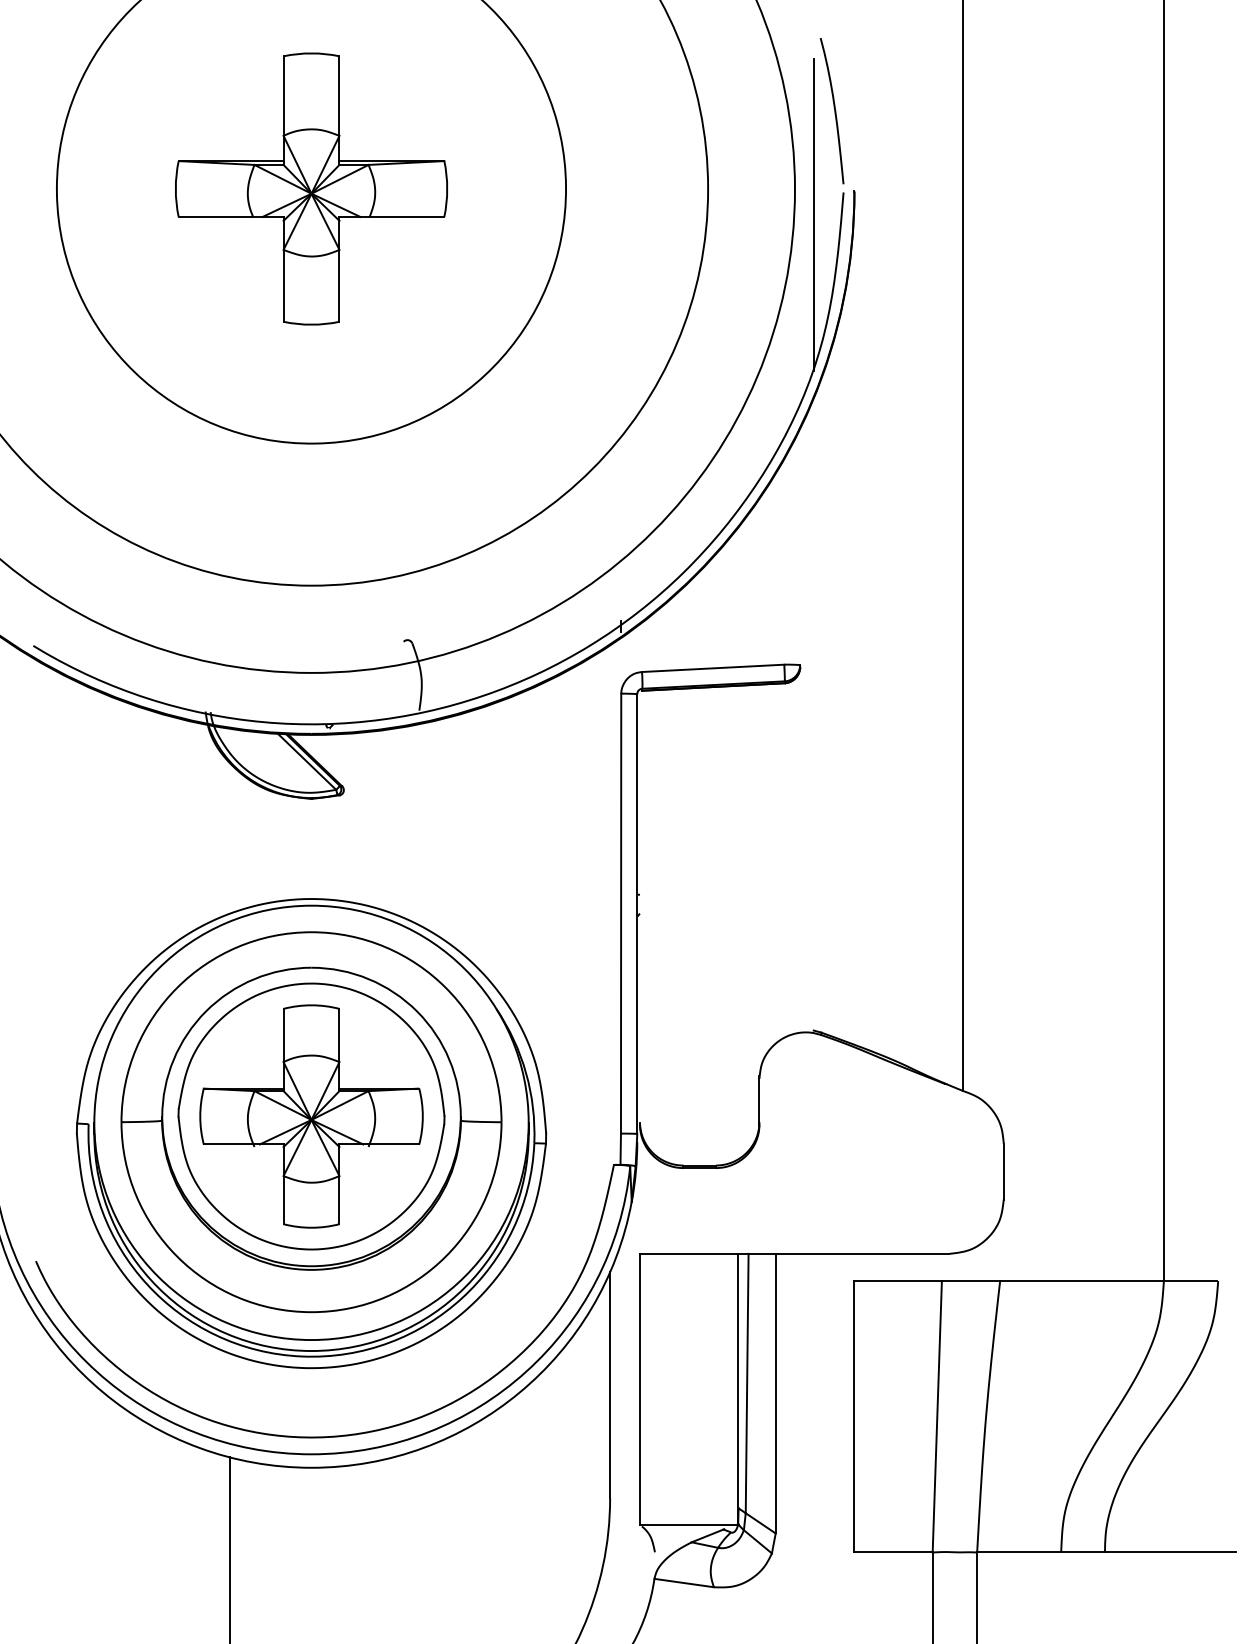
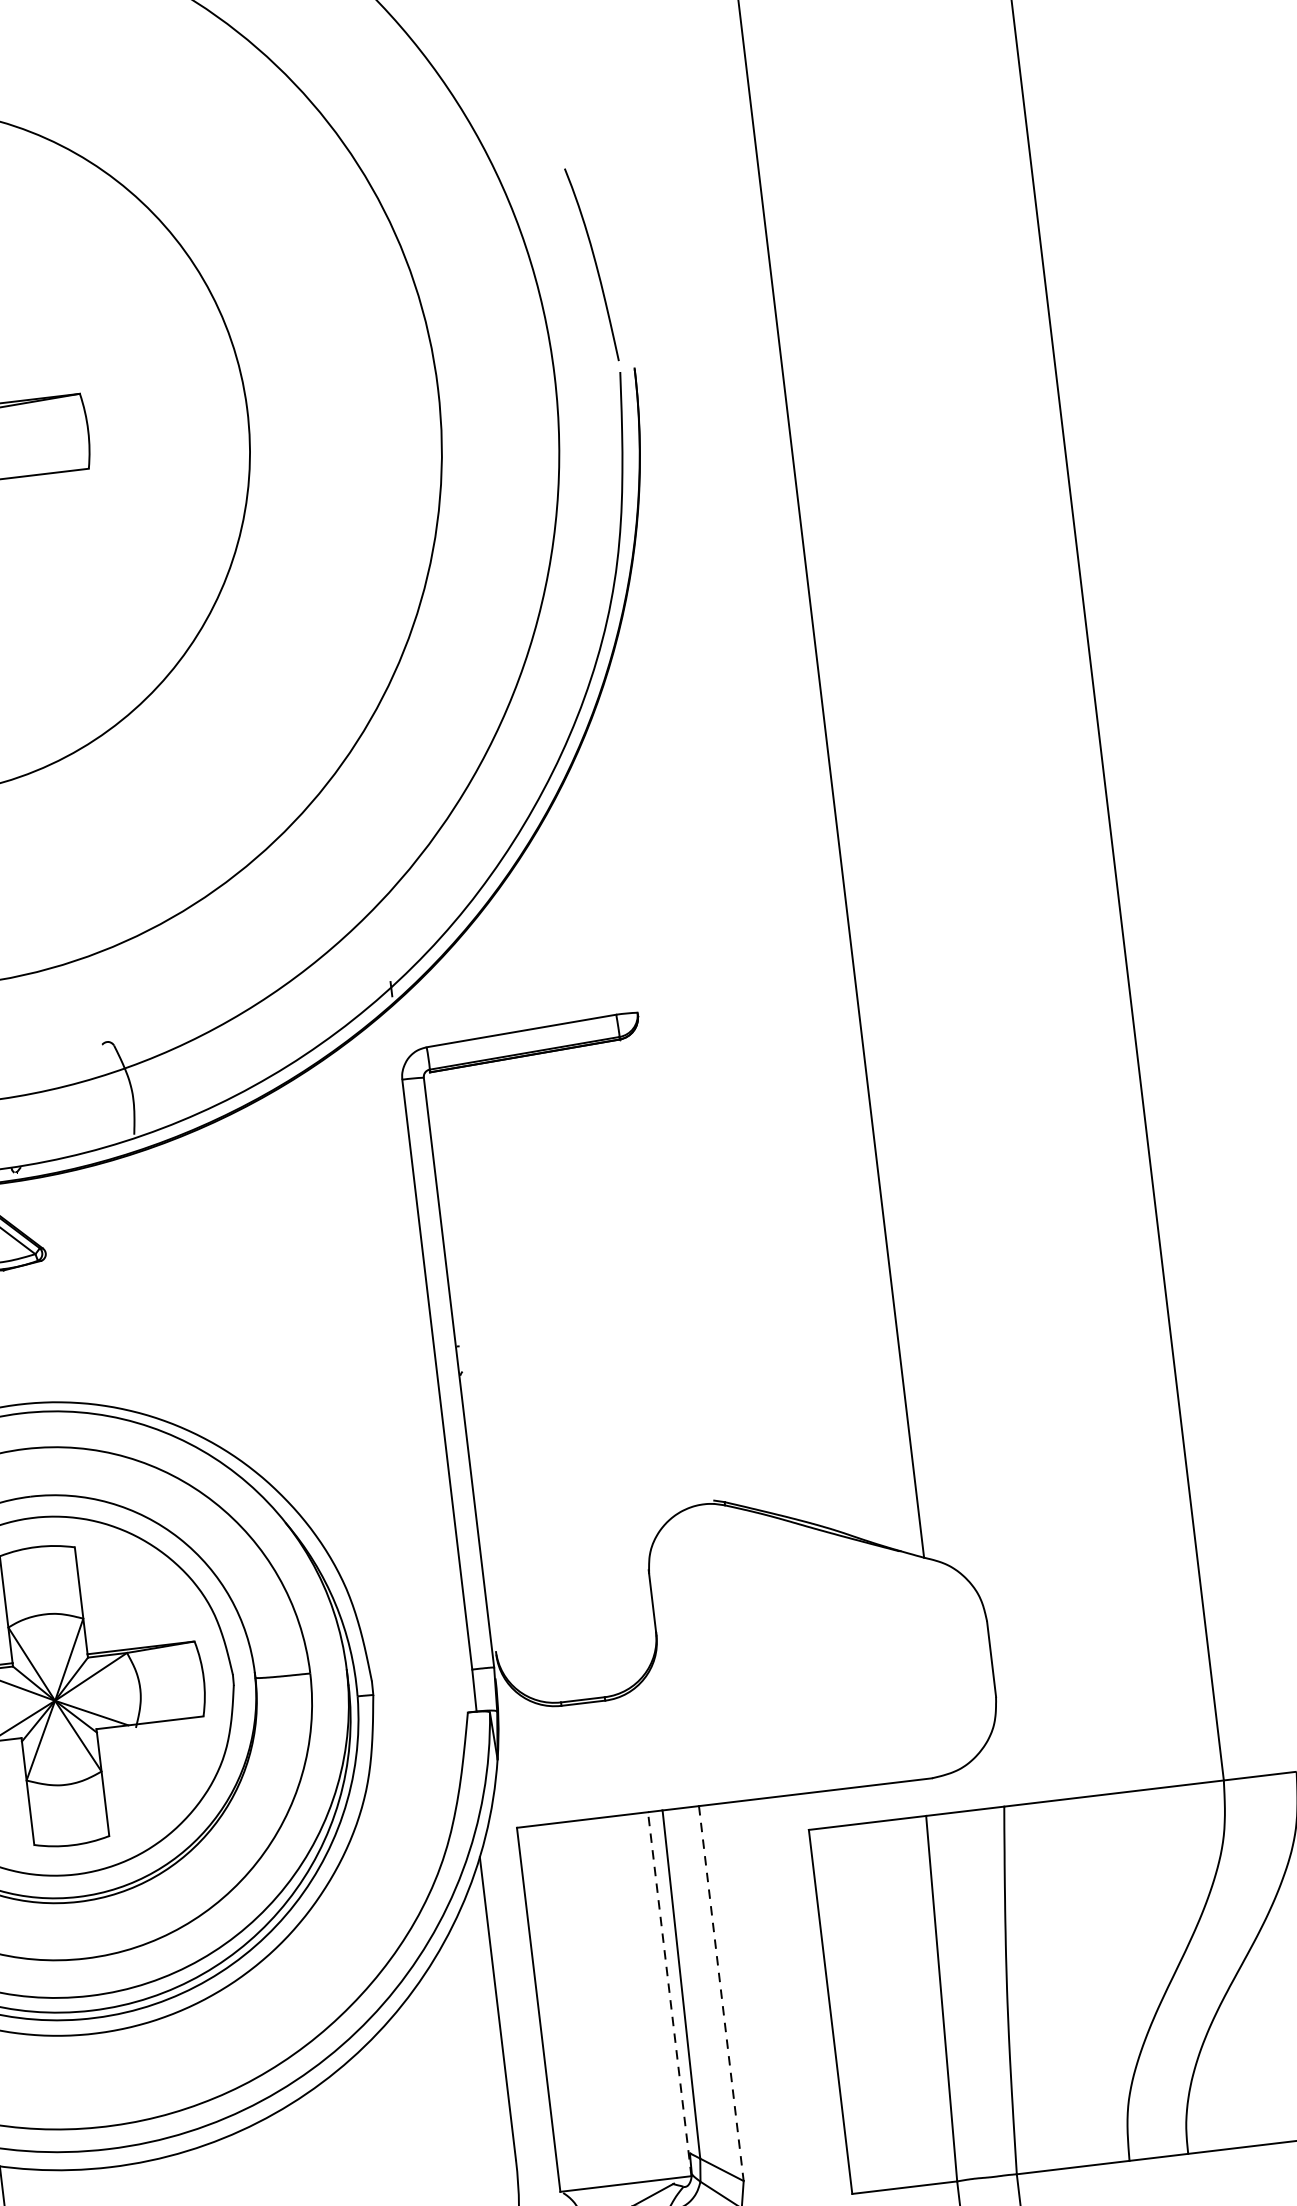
line: (813, 214) -> (583, 406), removed
line: (737, 1389) -> (669, 1994), solid -> dashed
line: (775, 1393) -> (721, 1993), solid -> dashed

